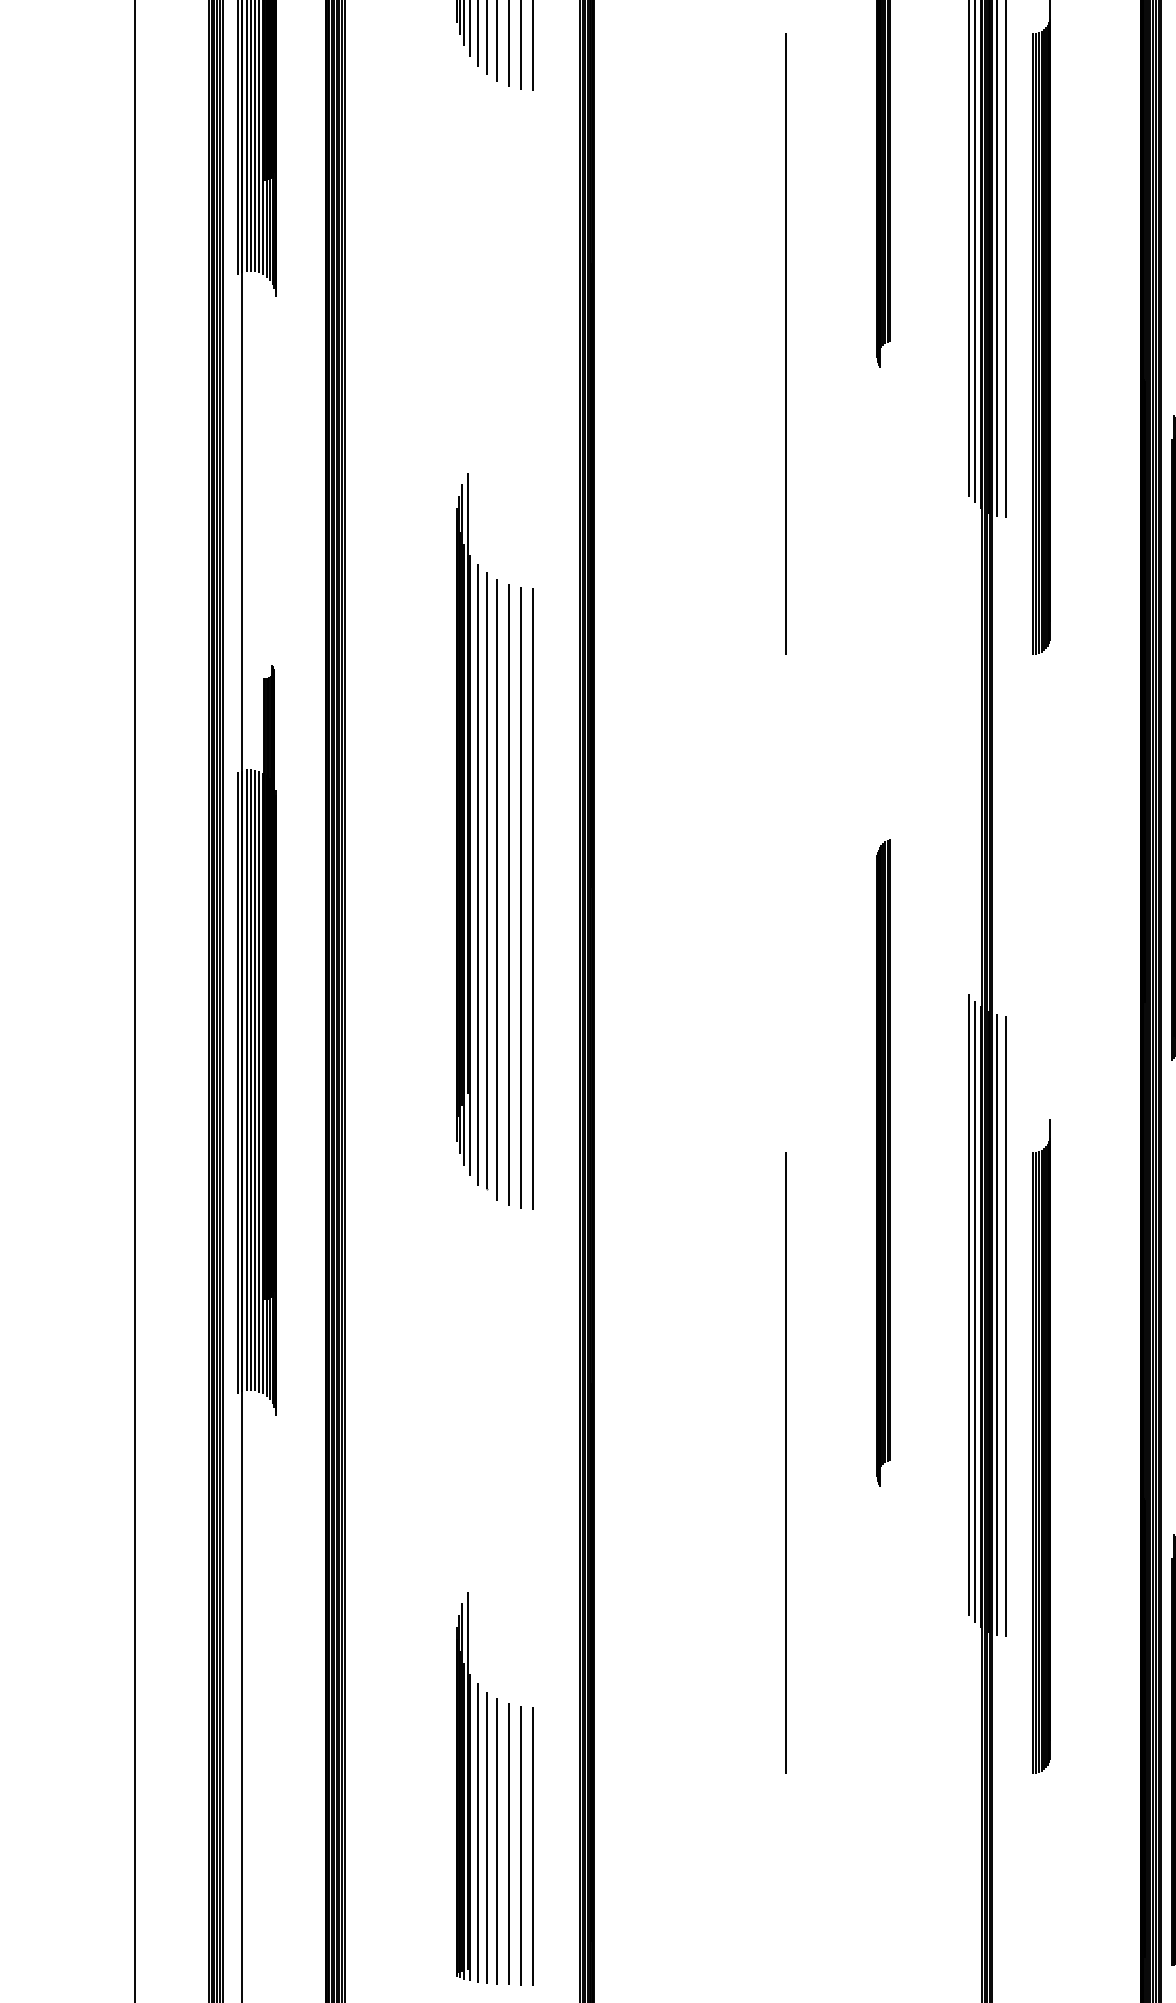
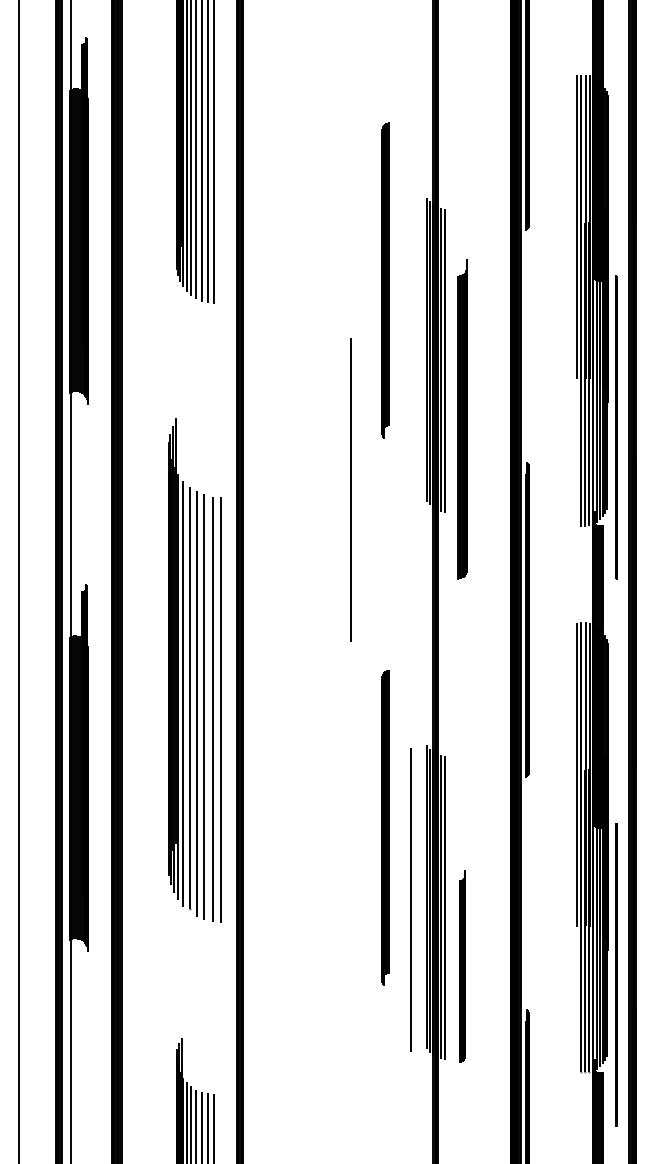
line: (785, 344) -> (350, 489), moved
part: (495, 841) -> (195, 670), size x1.4
part: (1041, 1446) -> (462, 966), size x0.6
line: (785, 1462) -> (410, 899), moved

